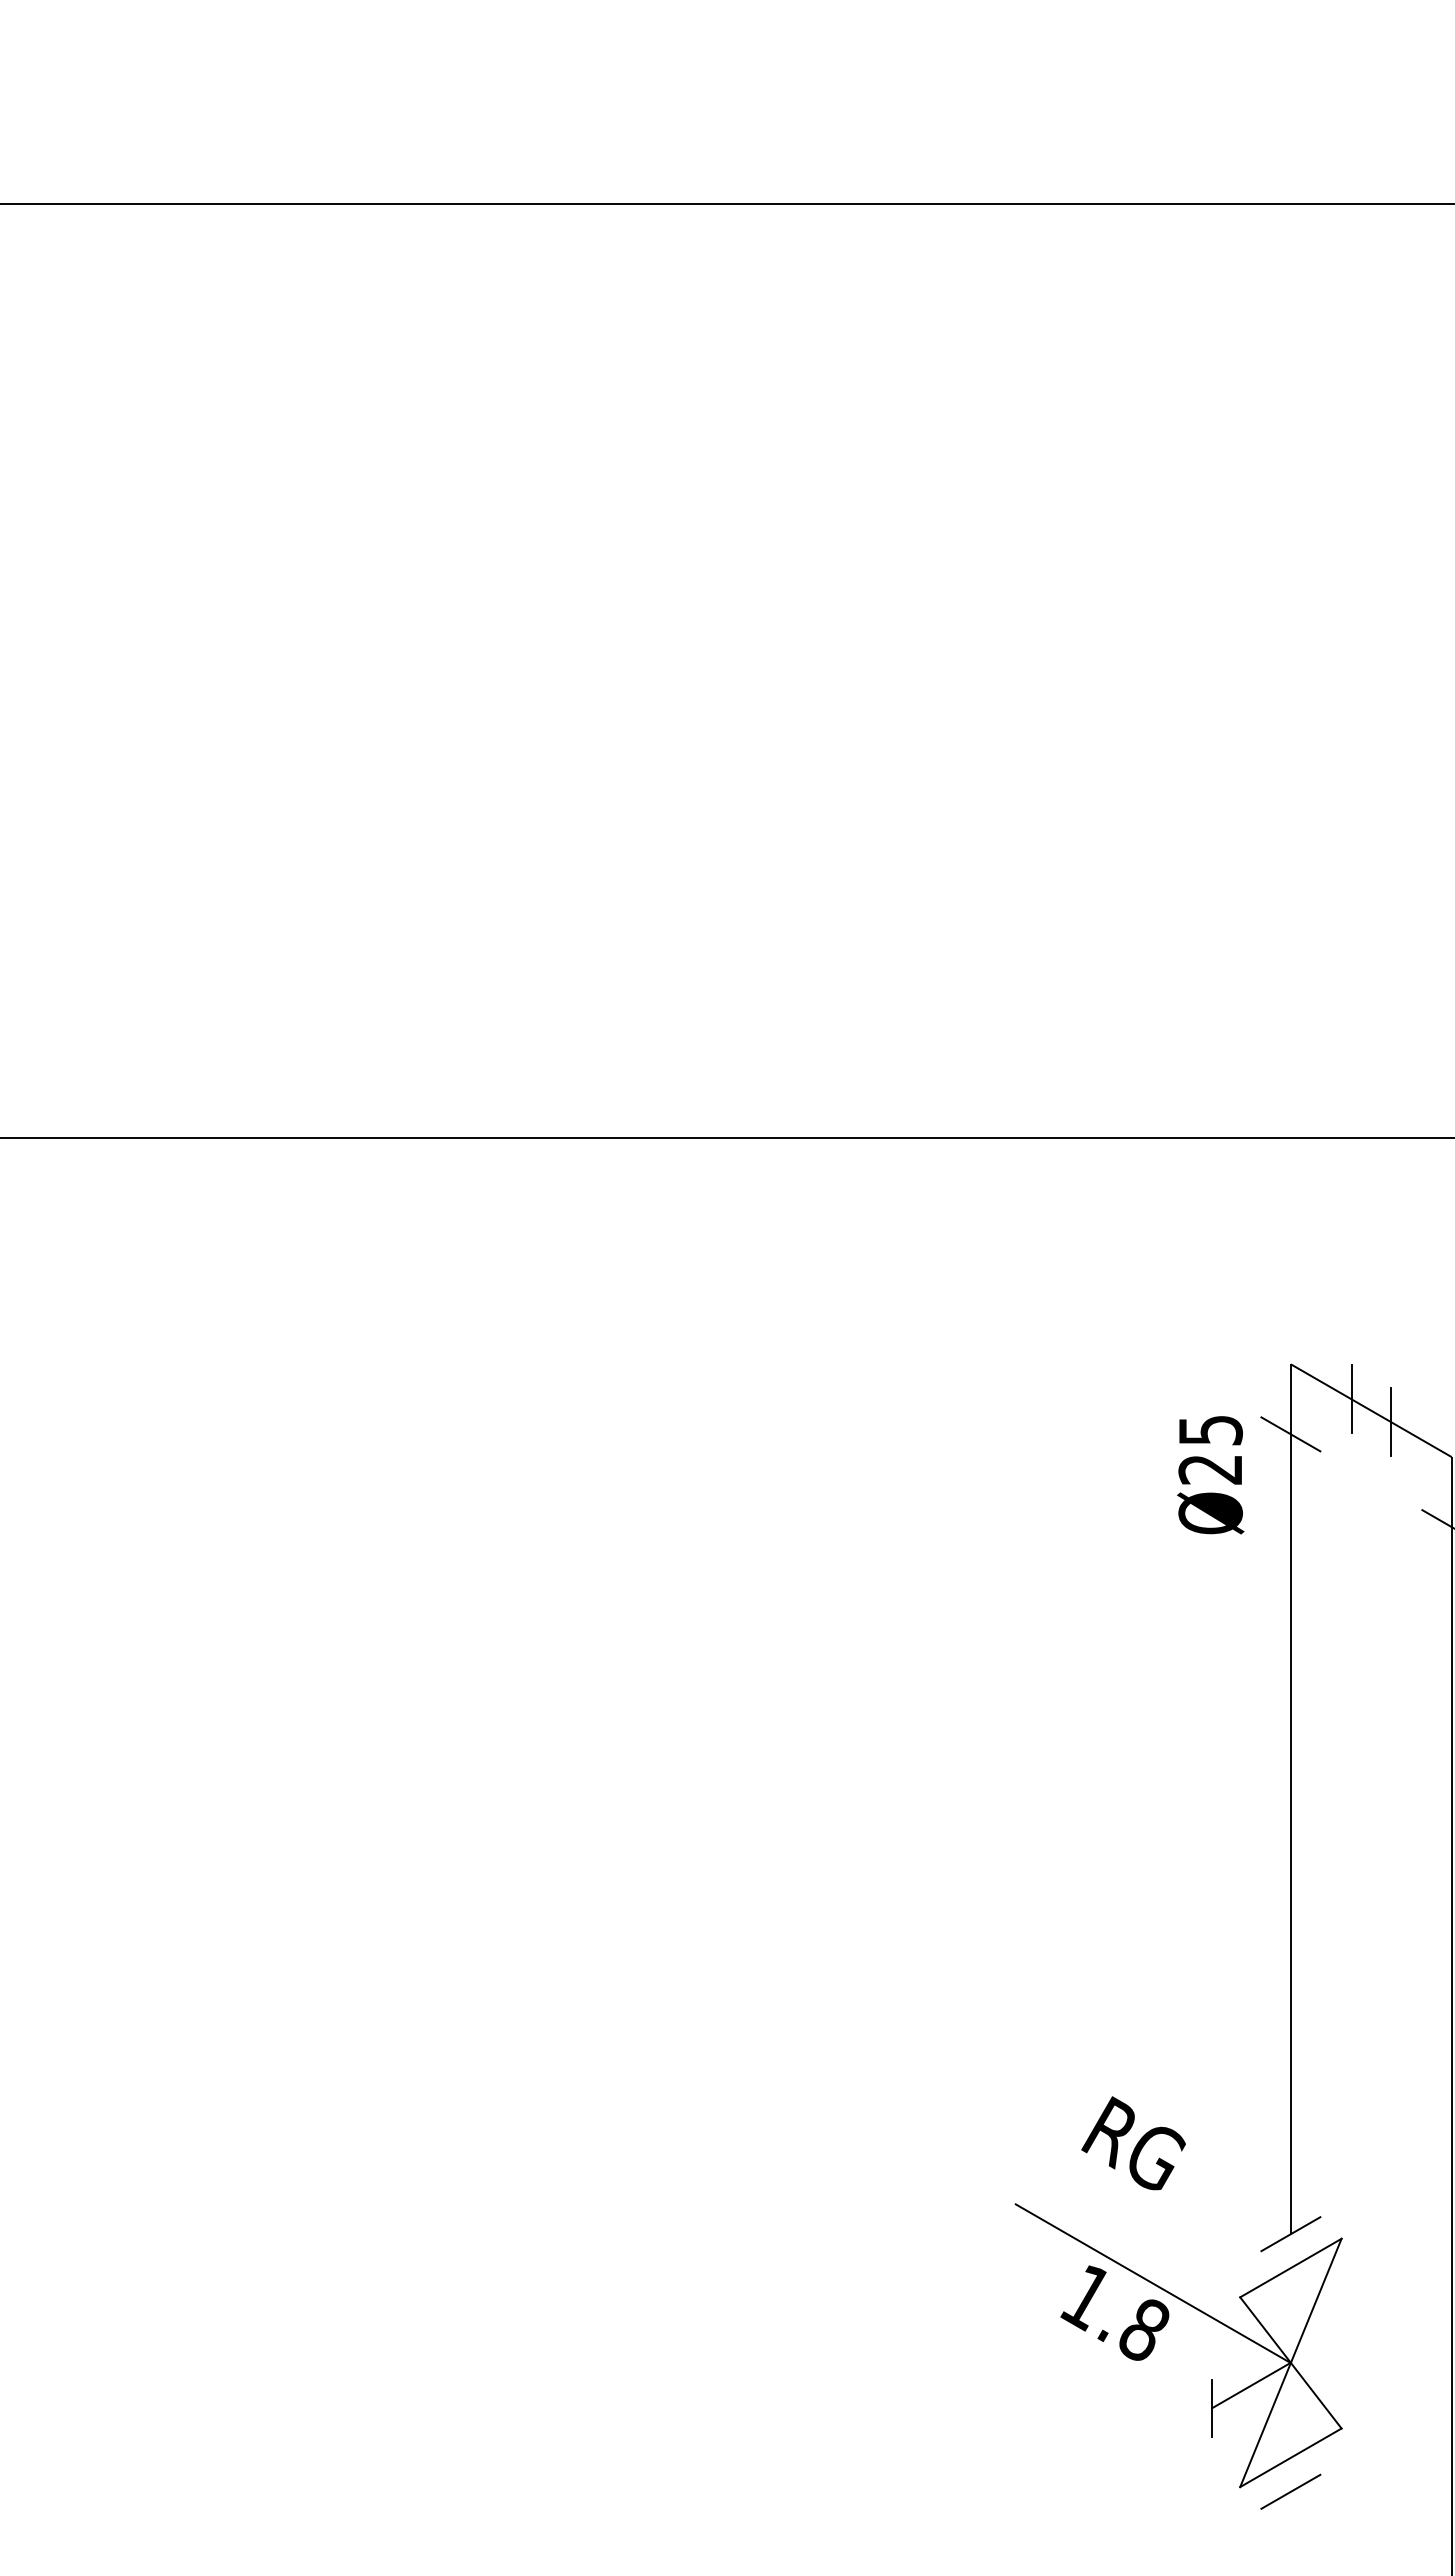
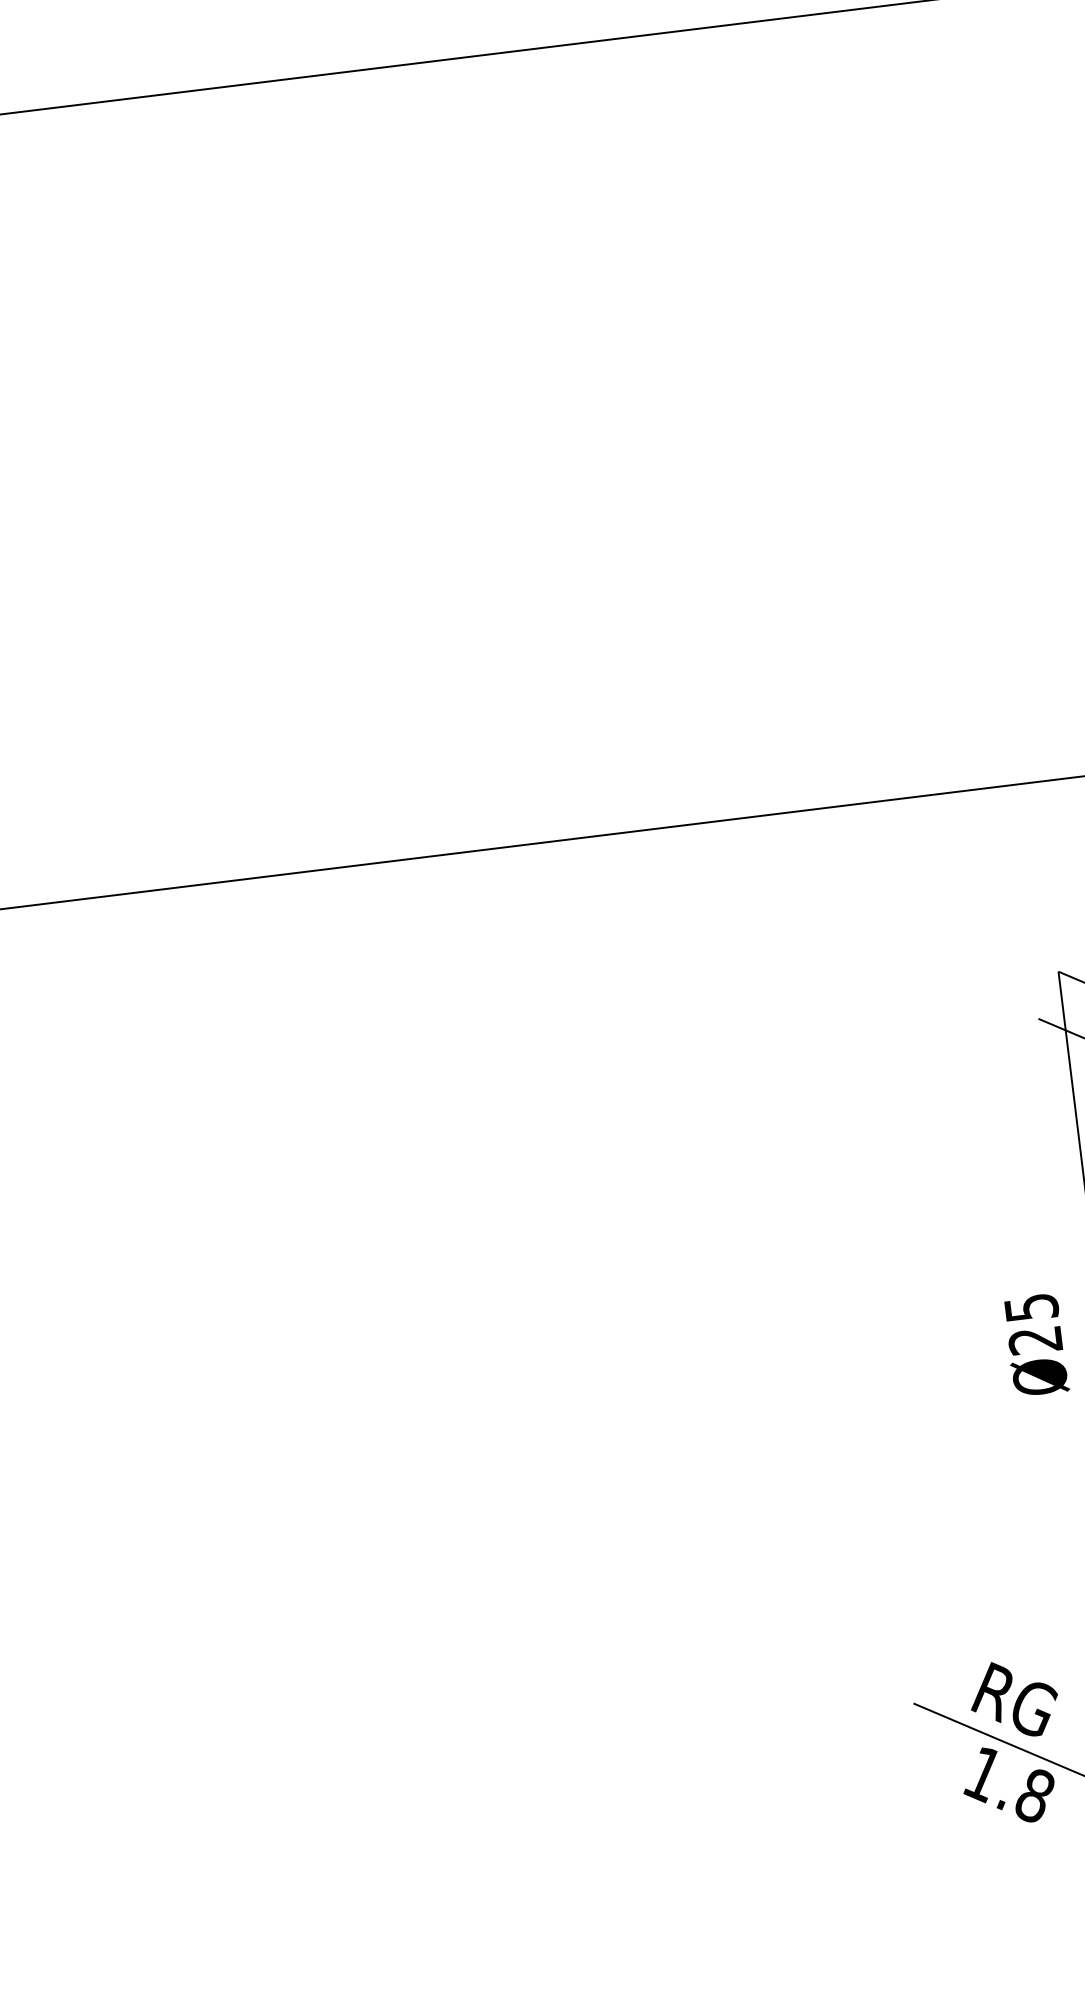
text: (1210, 1475) -> (1036, 1345), moved
text: (1133, 2143) -> (1013, 1699), moved

